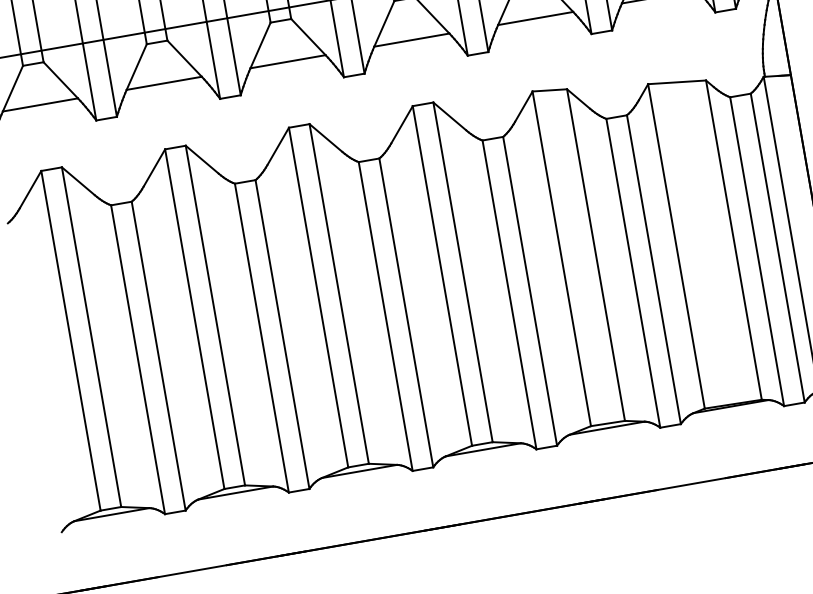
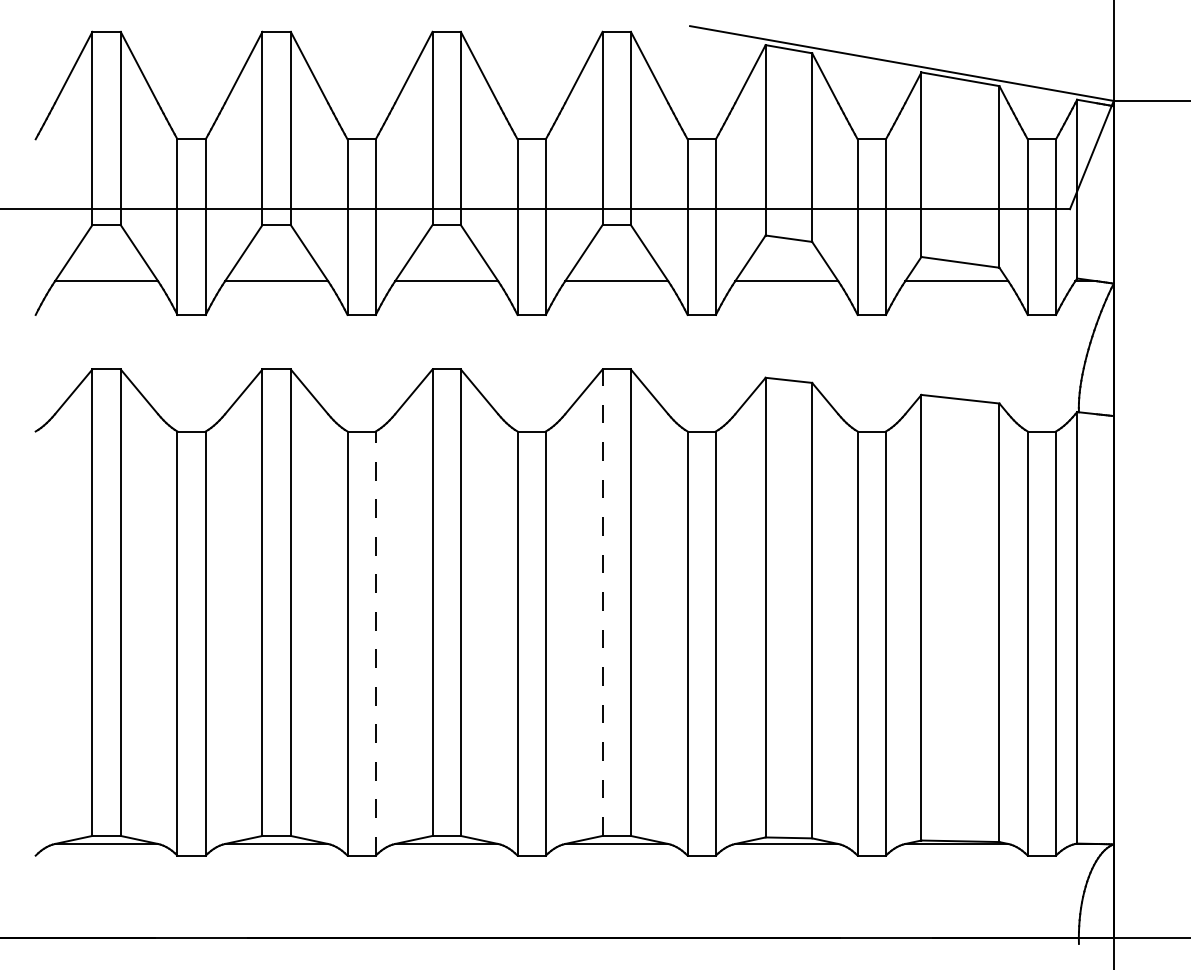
line: (442, 275) -> (602, 602), solid -> dashed
line: (282, 334) -> (375, 643), solid -> dashed

